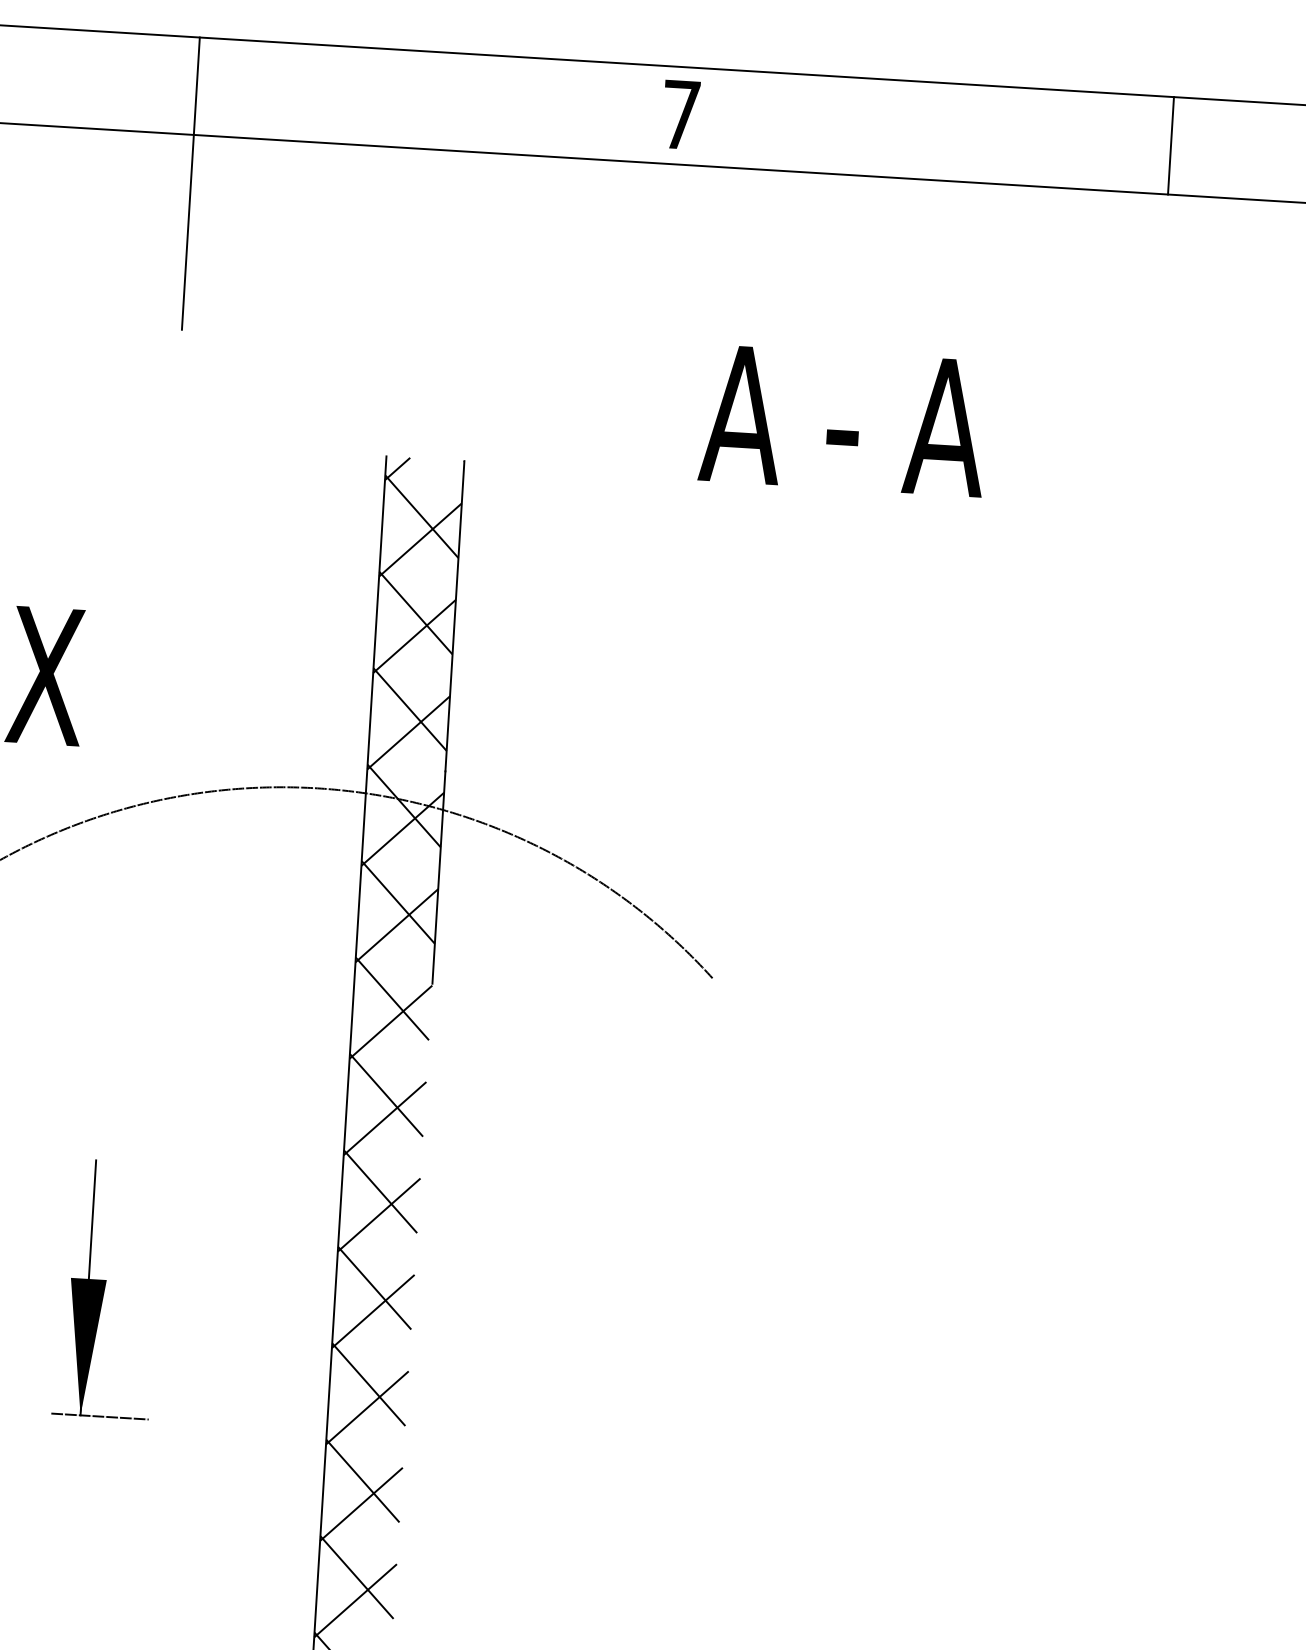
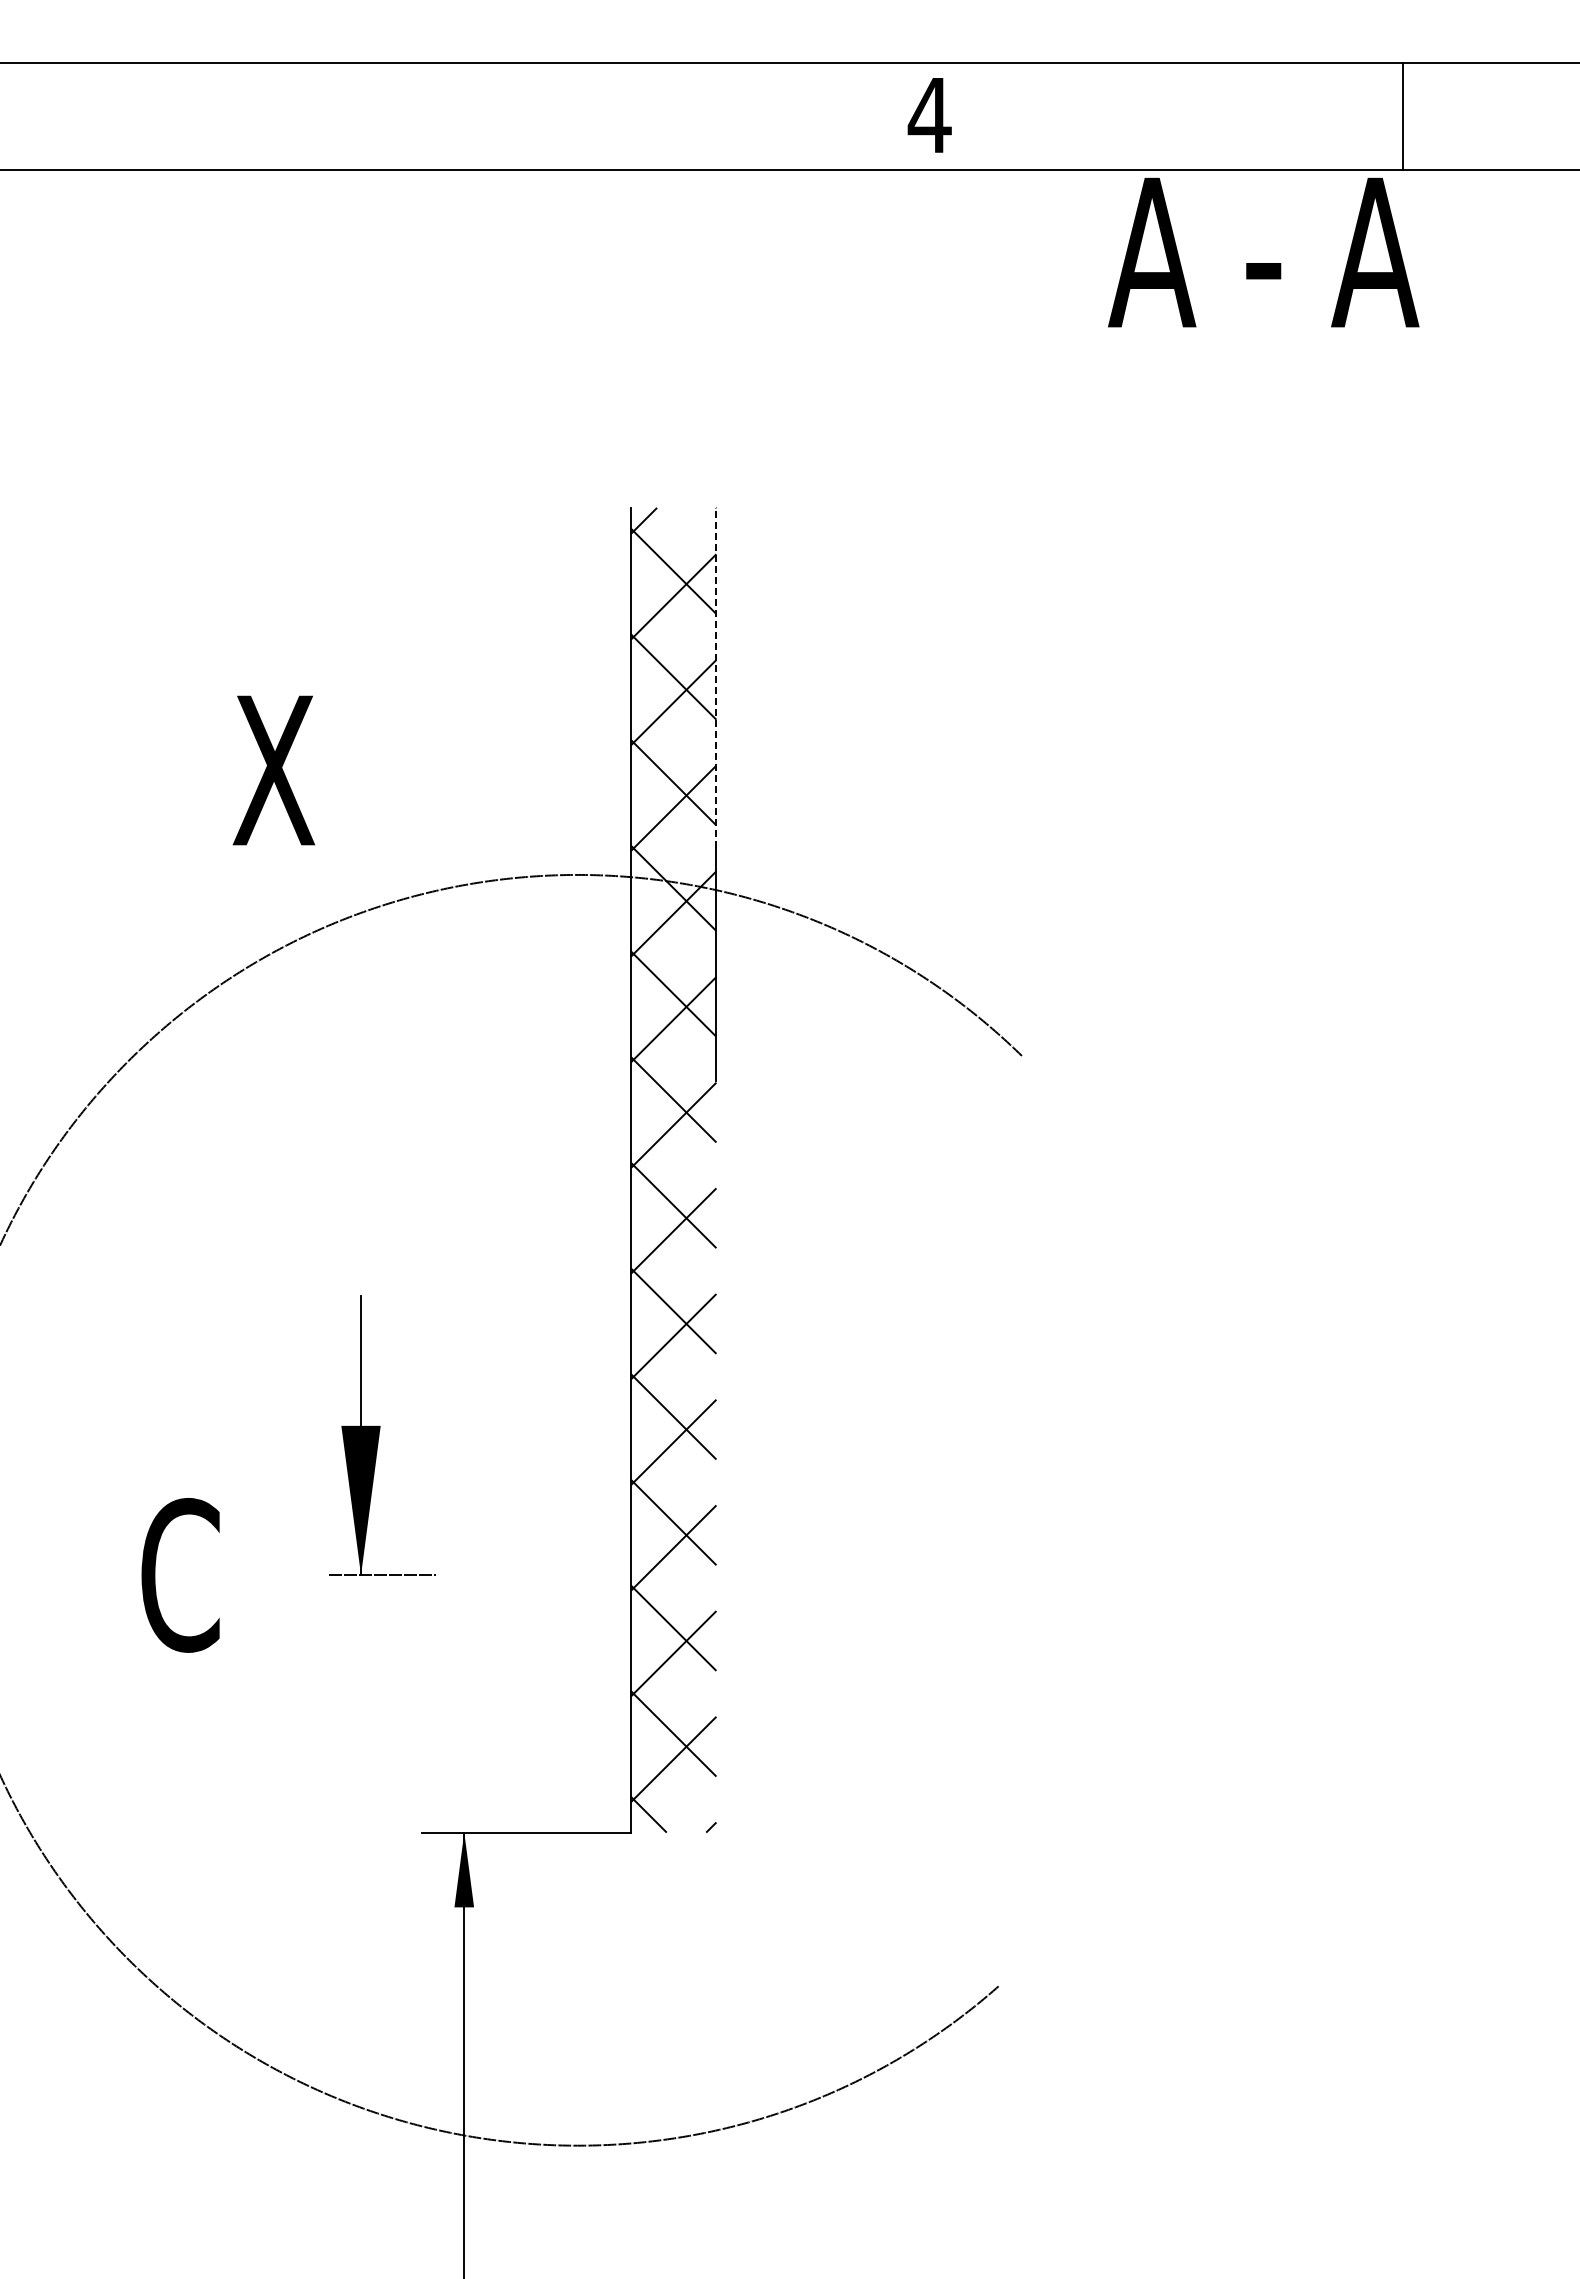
text: (680, 114) -> (929, 115), 7 -> 4
line: (1170, 145) -> (1402, 116), moved
line: (191, 183) -> (399, 223), removed
text: (843, 420) -> (1263, 252), moved
line: (455, 615) -> (716, 677), solid -> dashed

